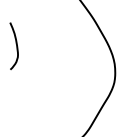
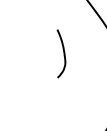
curve: (16, 46) -> (63, 54), moved

